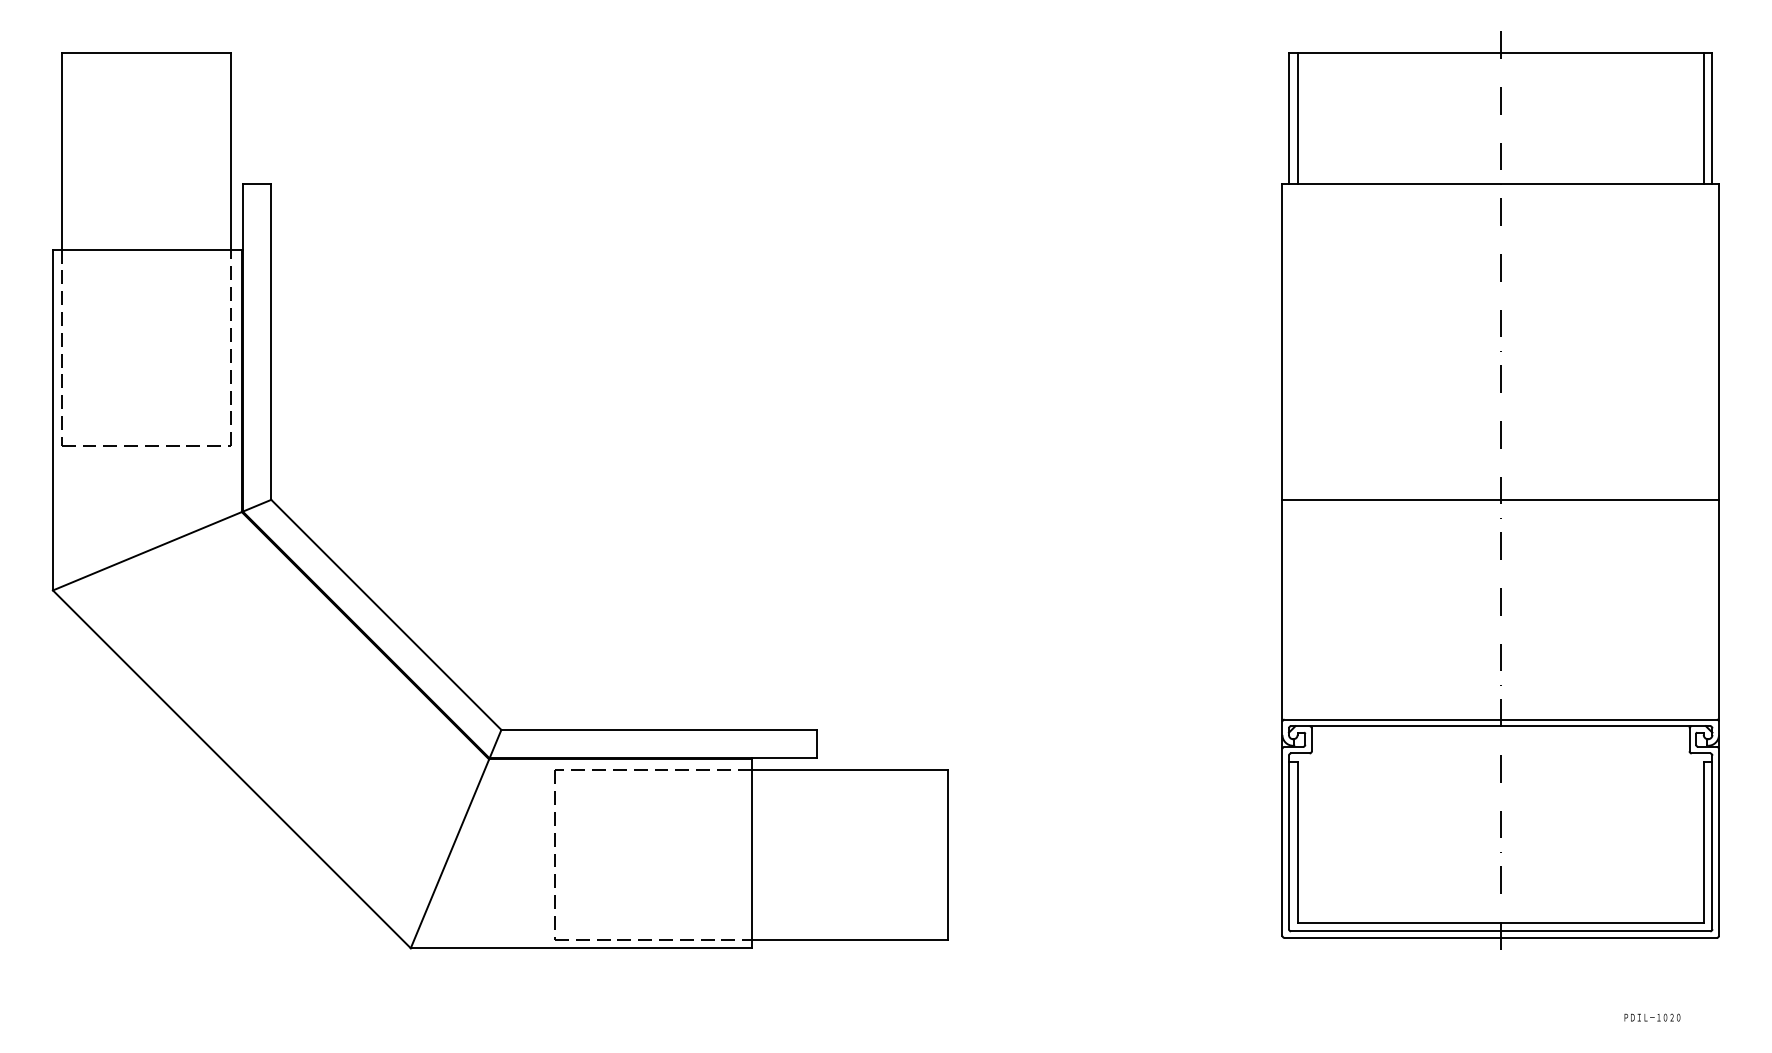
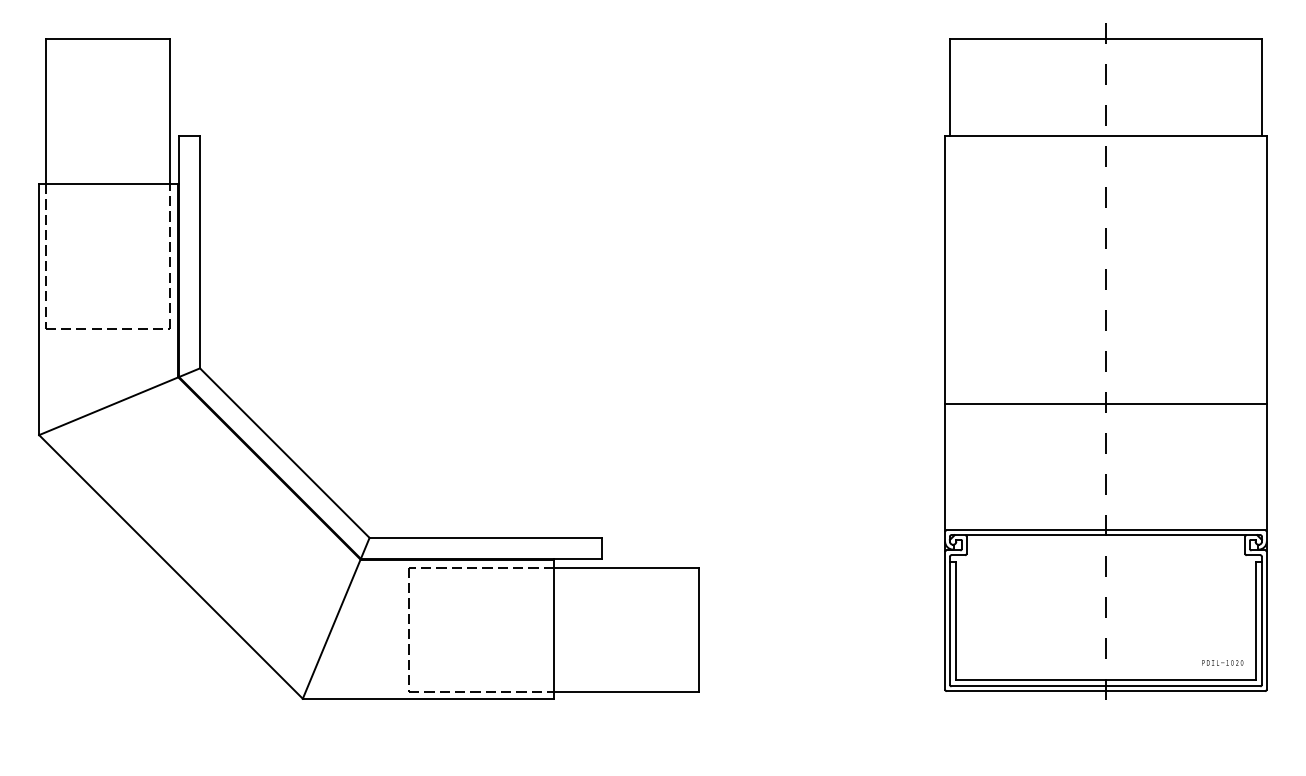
line: (1297, 118) -> (956, 87), removed
line: (1703, 118) -> (1255, 87), removed
line: (1500, 500) -> (1105, 404), moved
text: (1652, 1017) -> (1222, 662), moved

